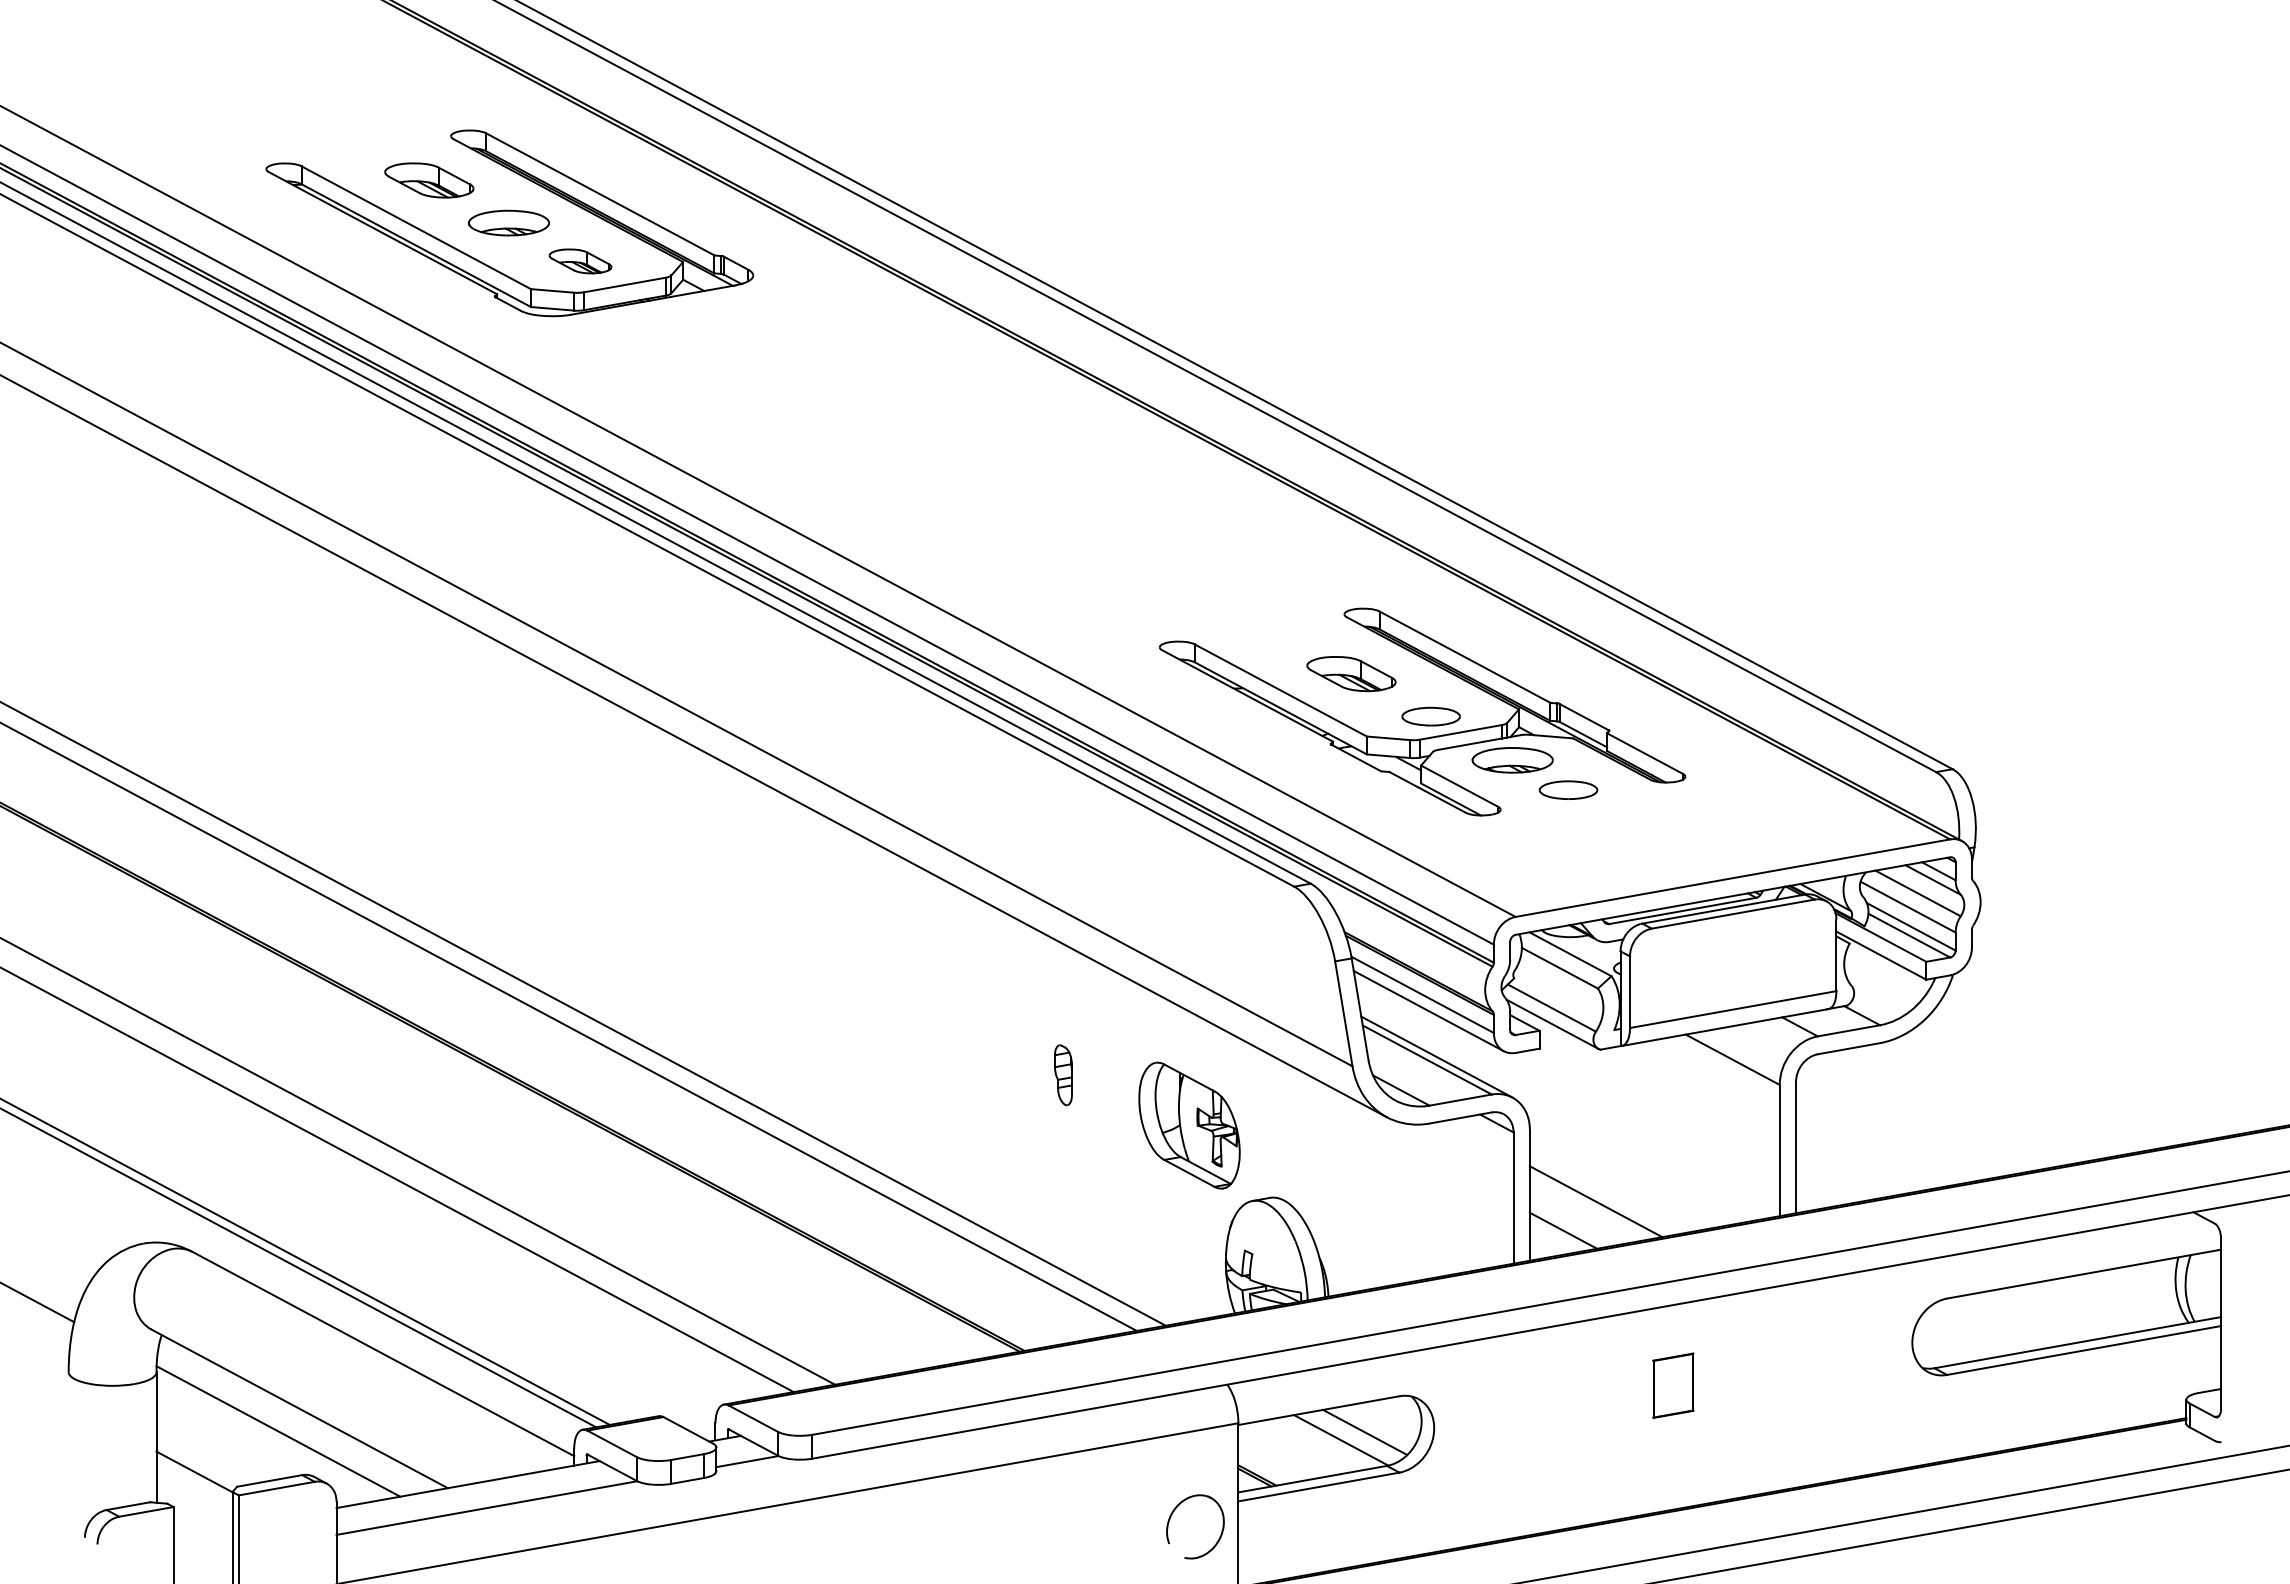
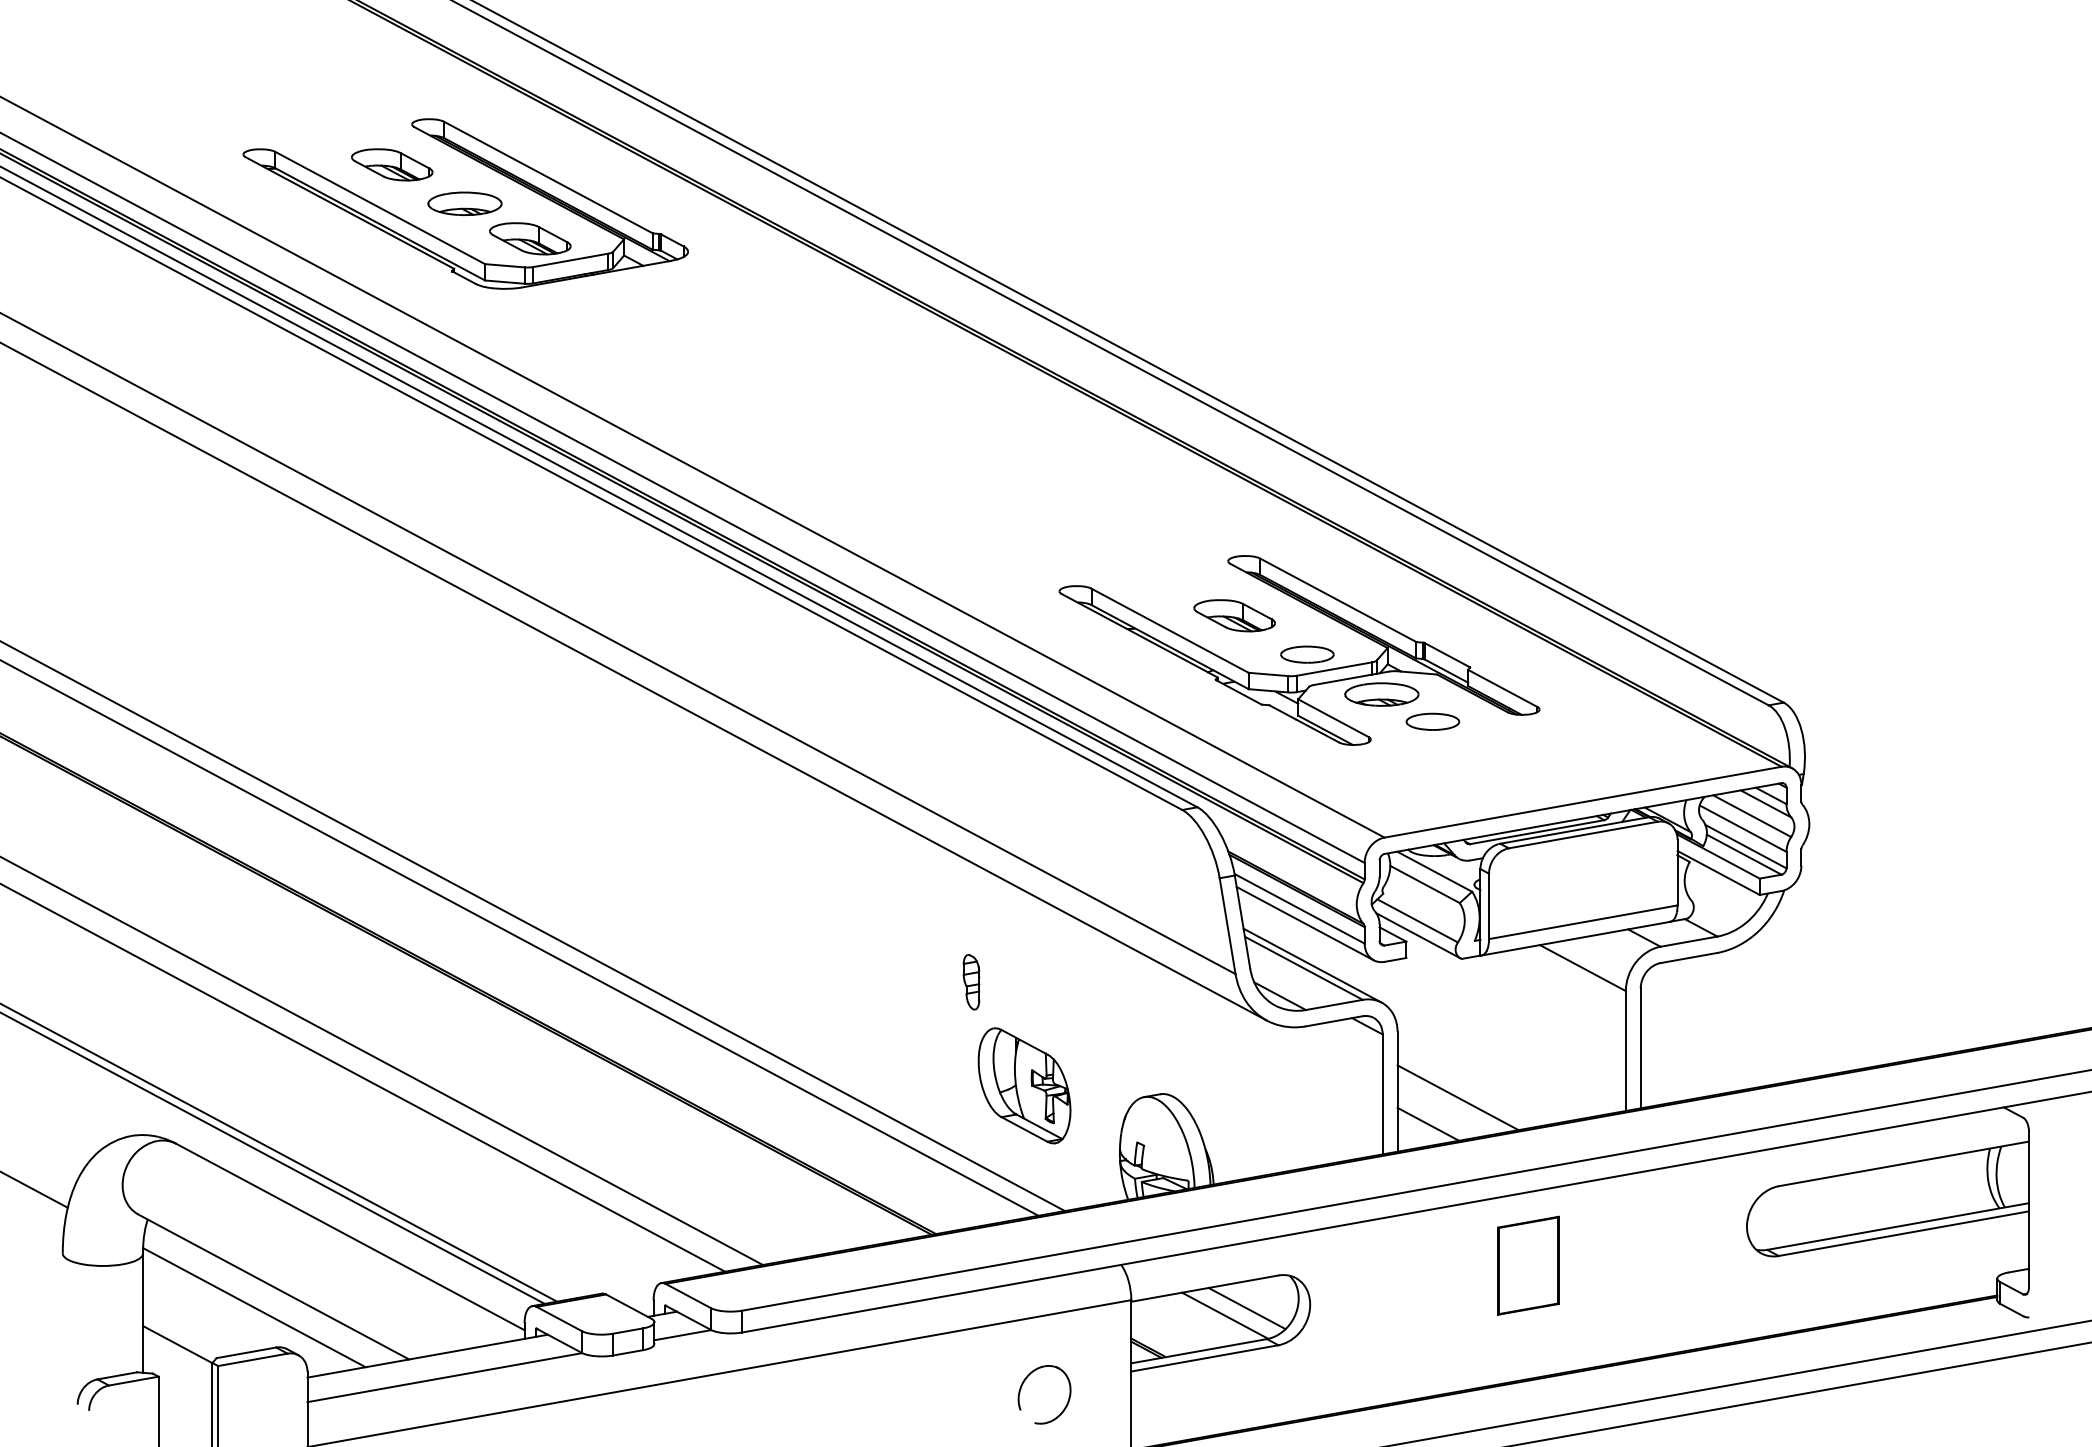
part: (580, 261) -> (530, 238), size x1.43
part: (1189, 1125) -> (1024, 1085), moved
part: (1673, 1385) -> (1528, 1265), size x1.67
part: (1173, 1513) -> (1024, 1382), moved

